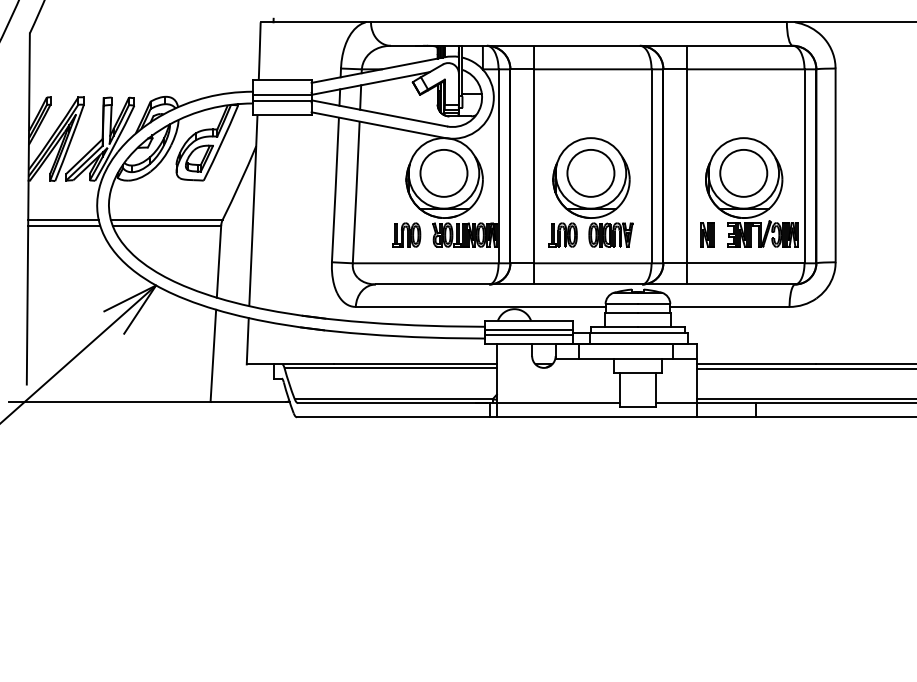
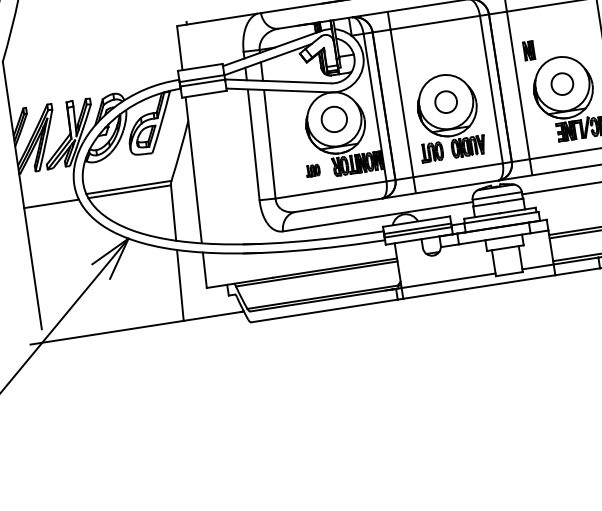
circle: (743, 172) -> (562, 83), size x0.6
circle: (443, 173) -> (333, 119), size x0.7
circle: (590, 173) -> (445, 102), size x0.6
line: (63, 219) -> (50, 199), removed
part: (406, 234) -> (313, 170), size x0.6
part: (707, 234) -> (528, 50), moved

